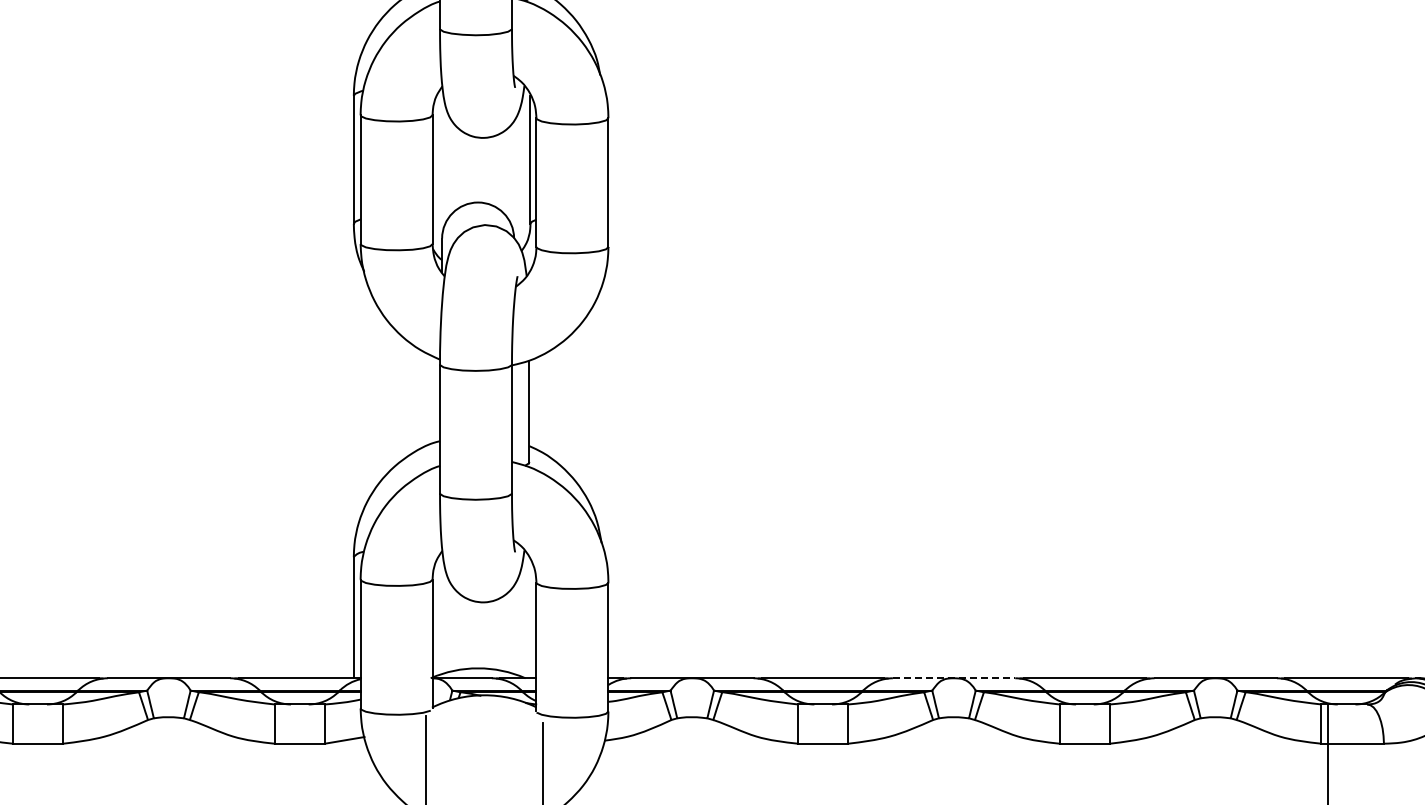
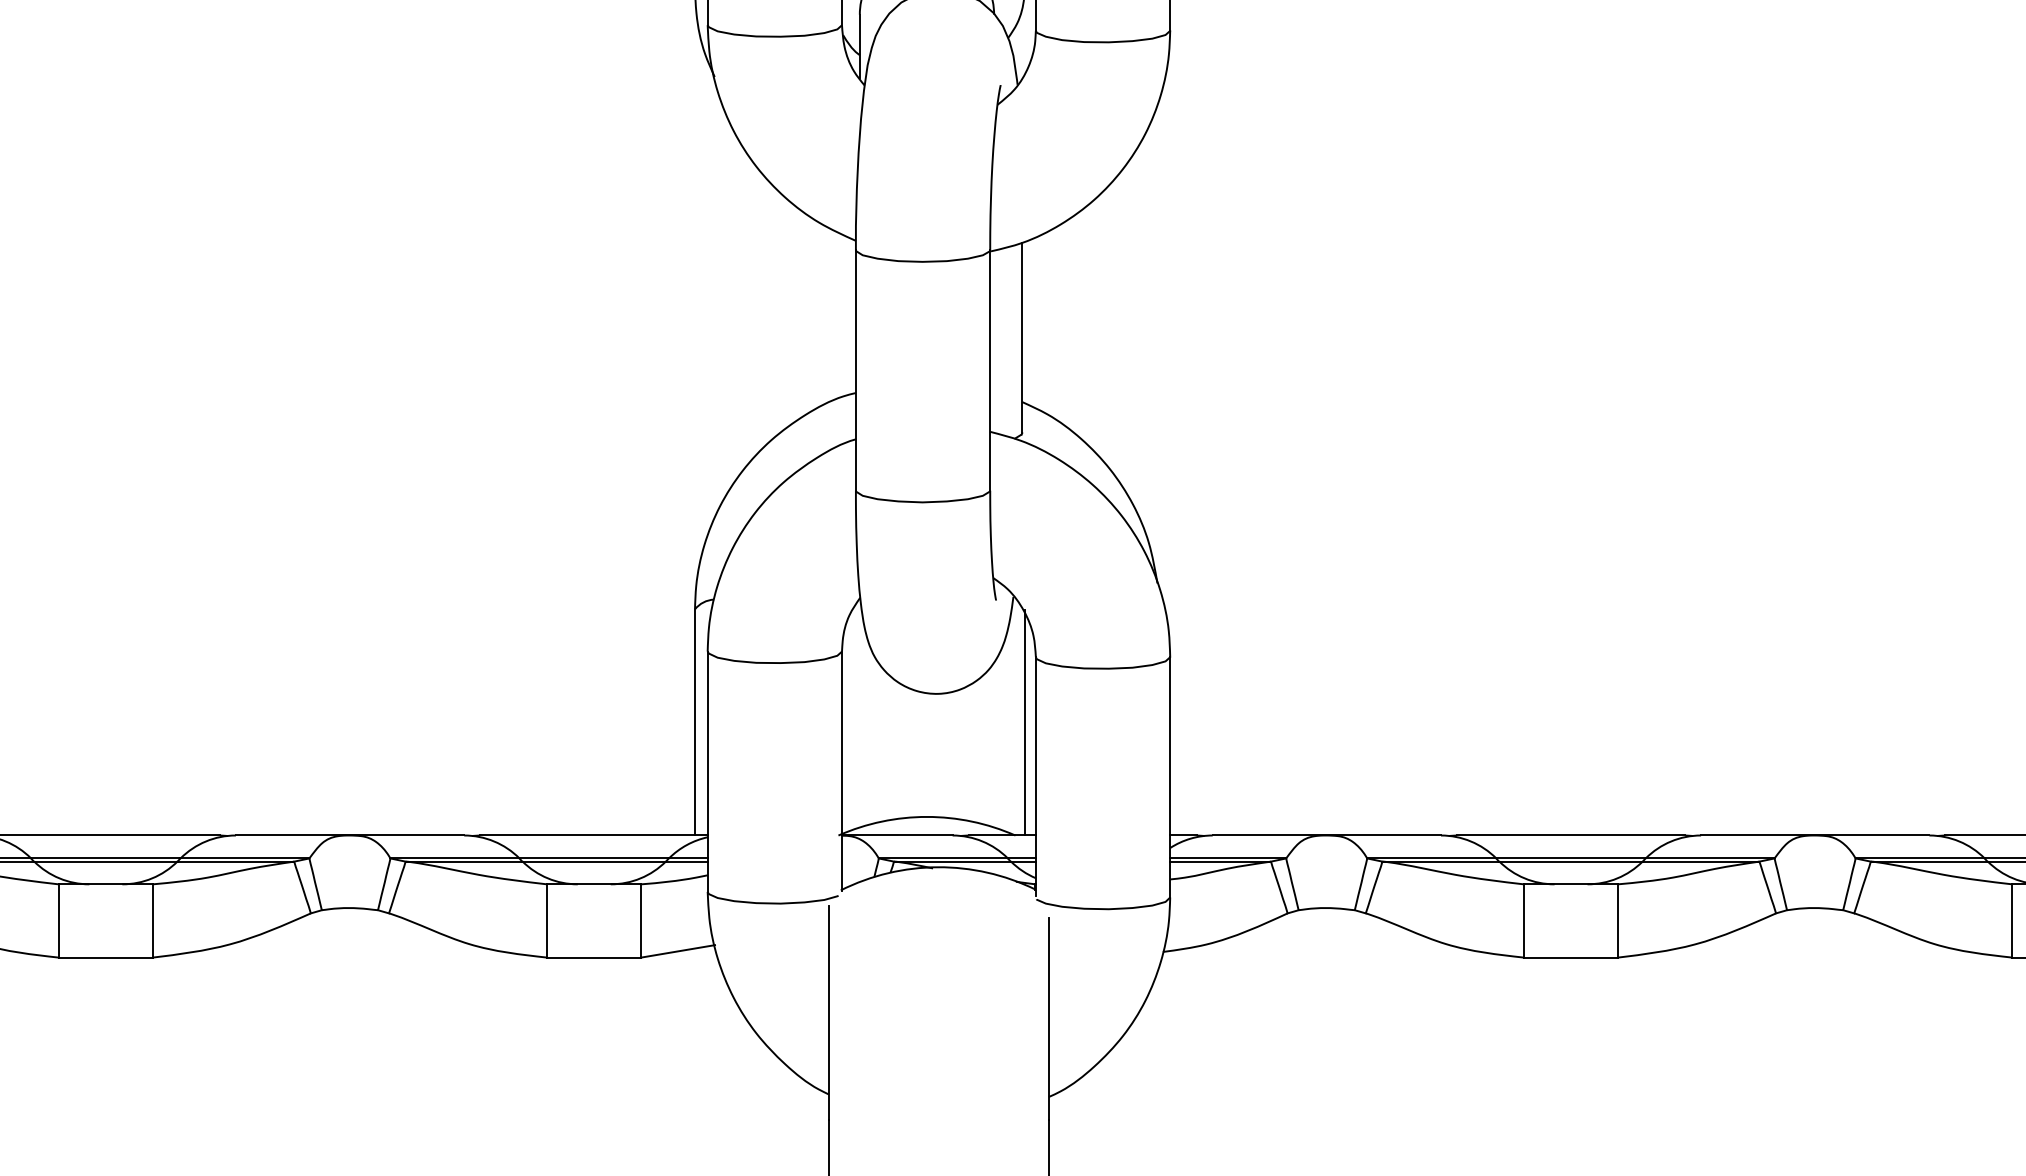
line: (530, 617) -> (1024, 722), added
line: (954, 678) -> (1816, 835), dashed -> solid

